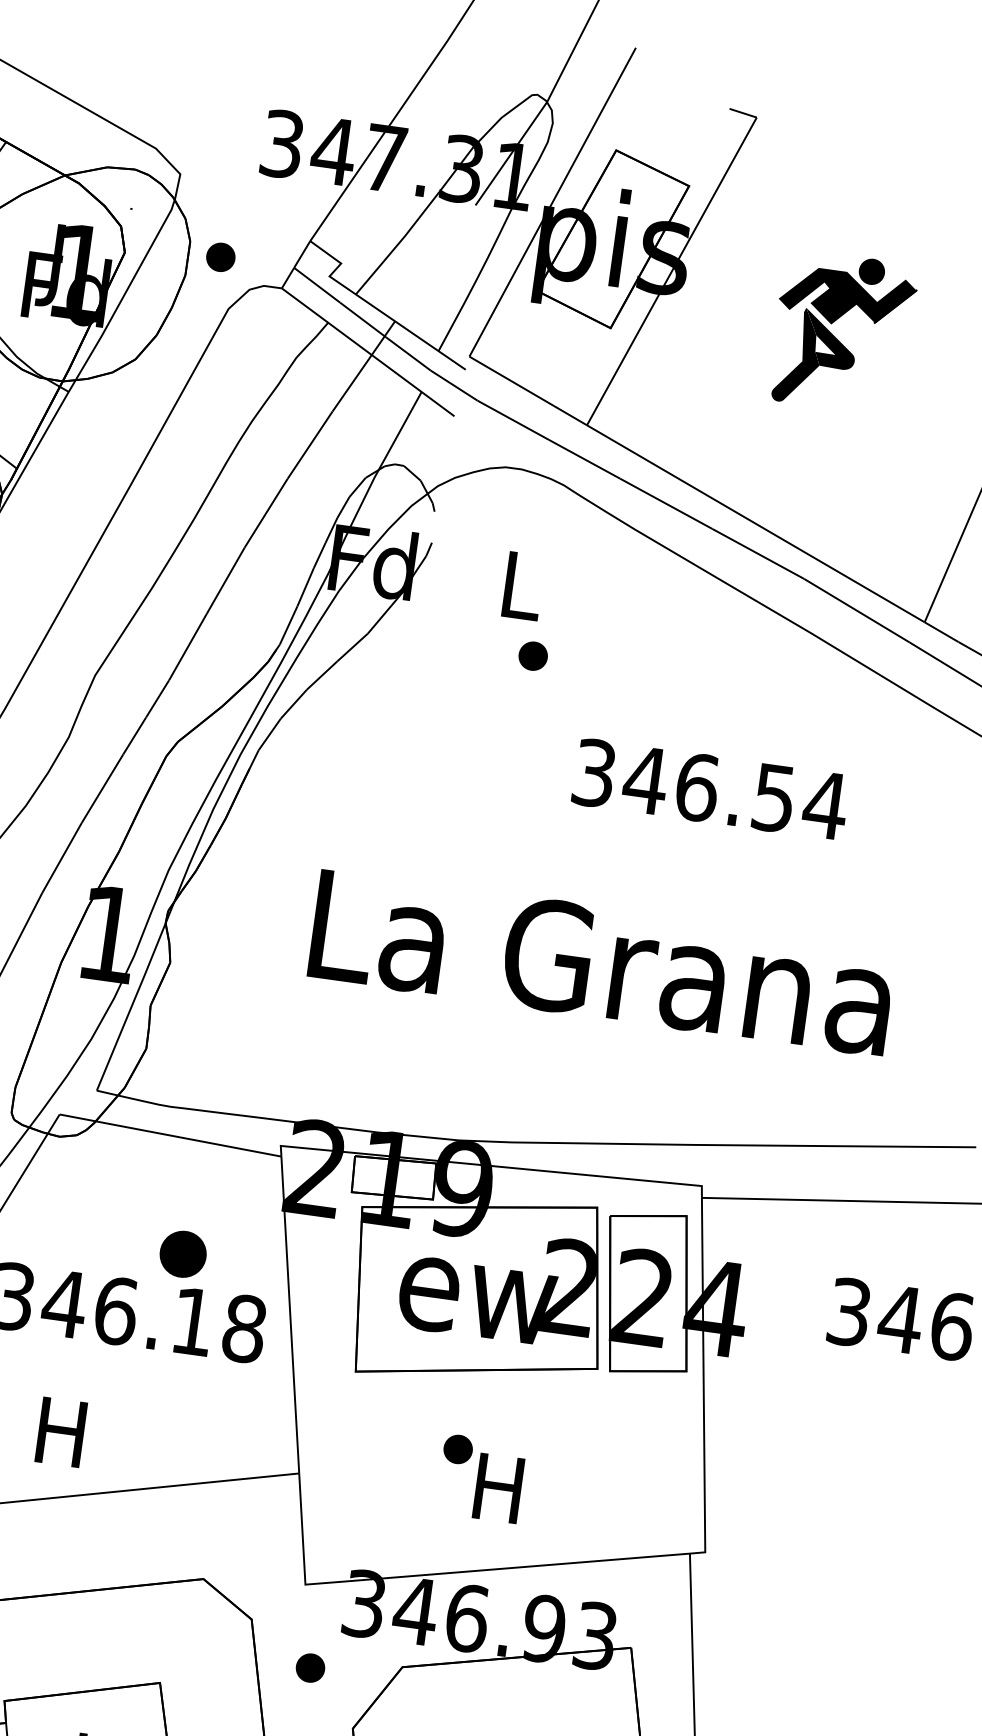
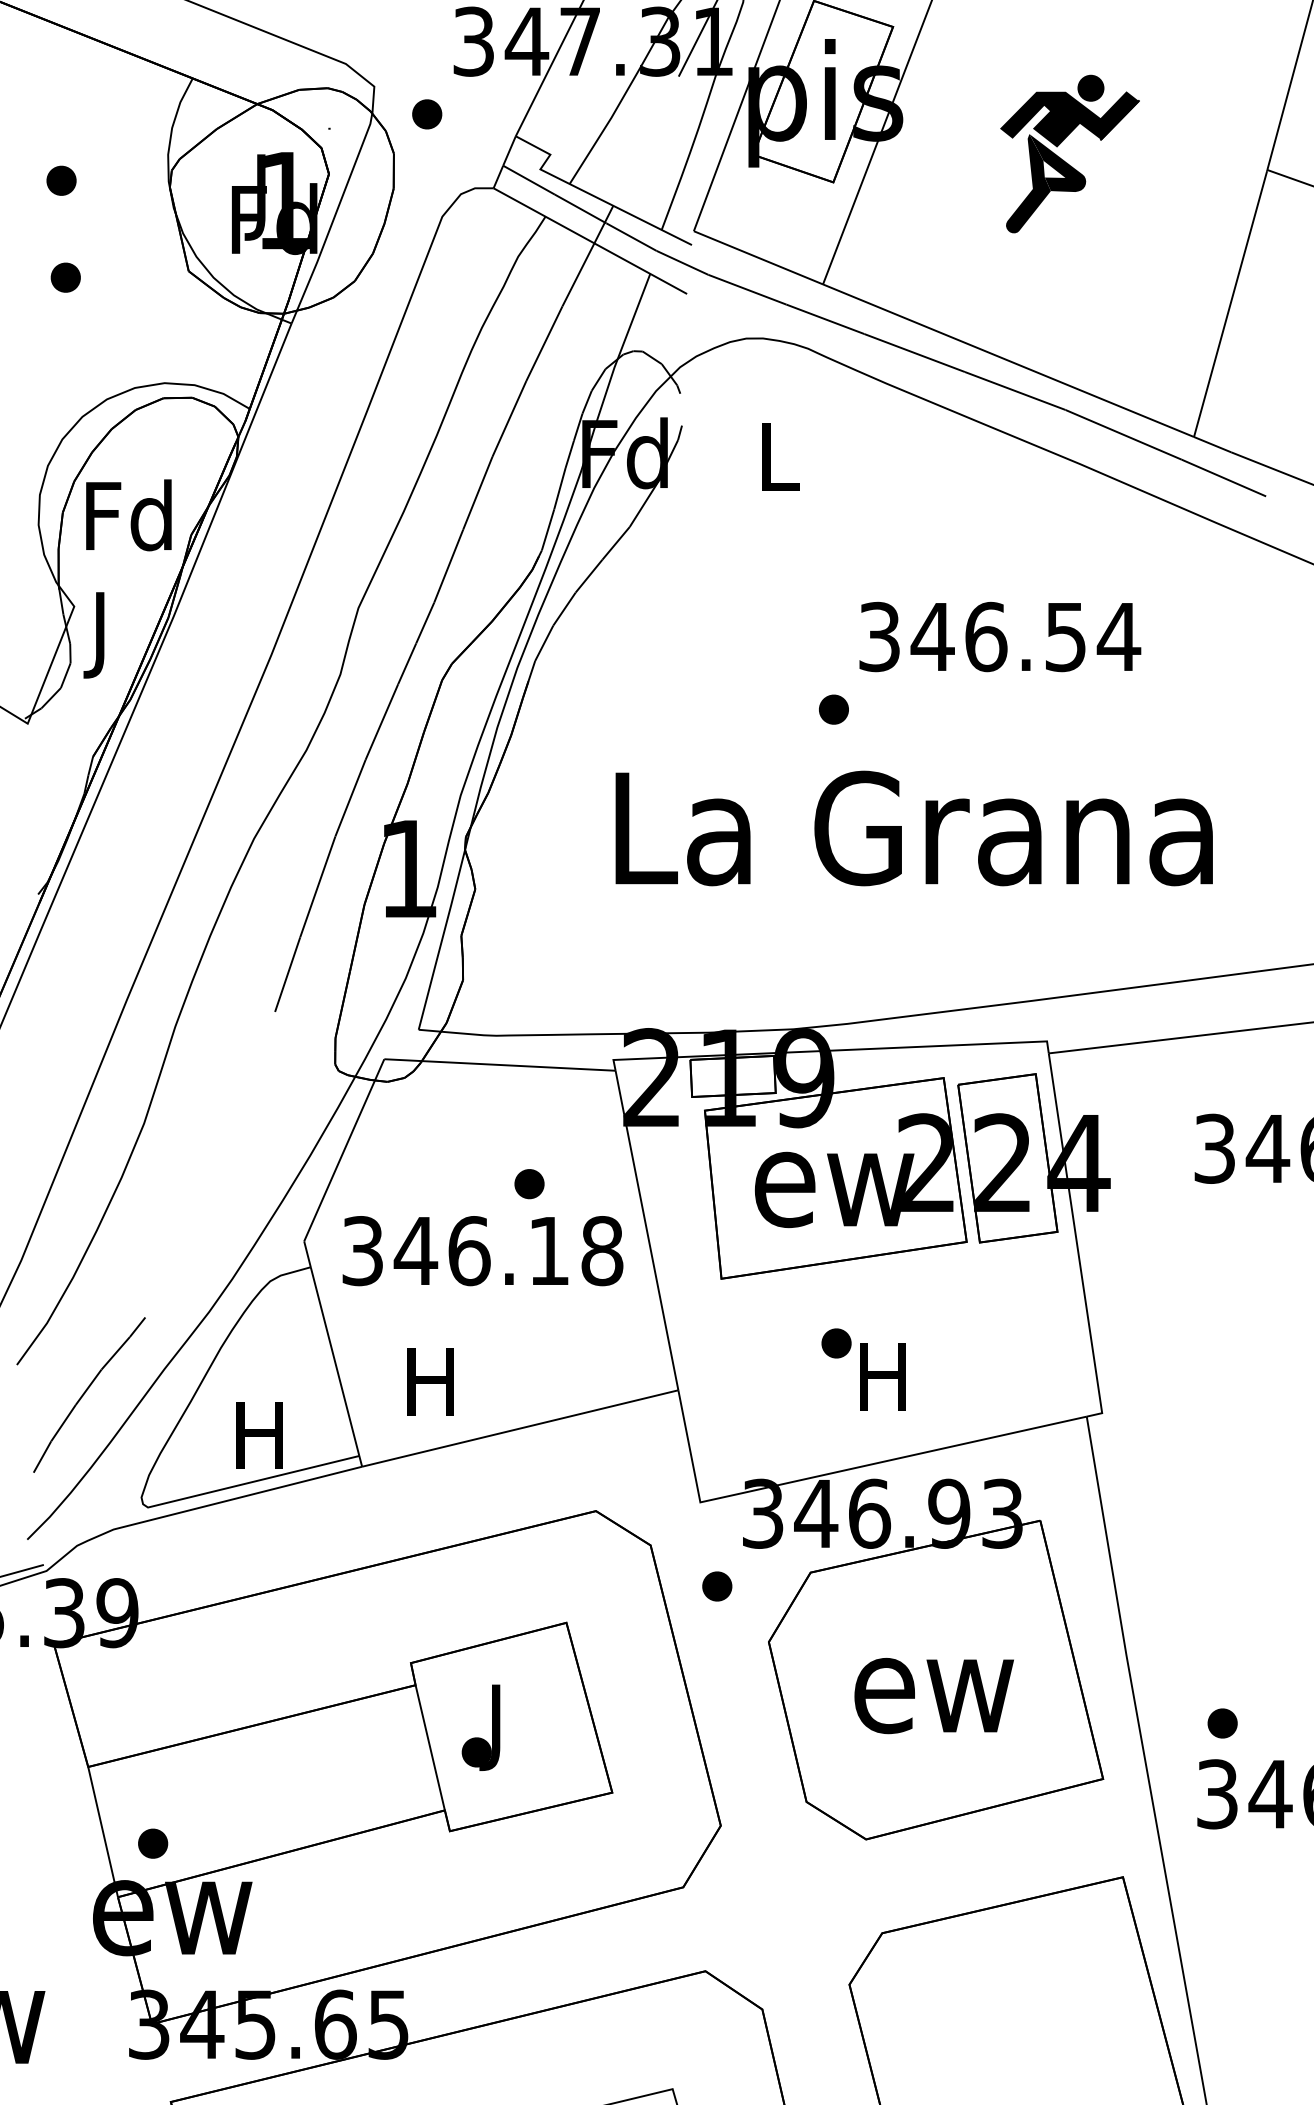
part: (221, 257) -> (427, 114), moved
part: (532, 655) -> (833, 709), moved
part: (183, 1254) -> (529, 1184), size x0.62

